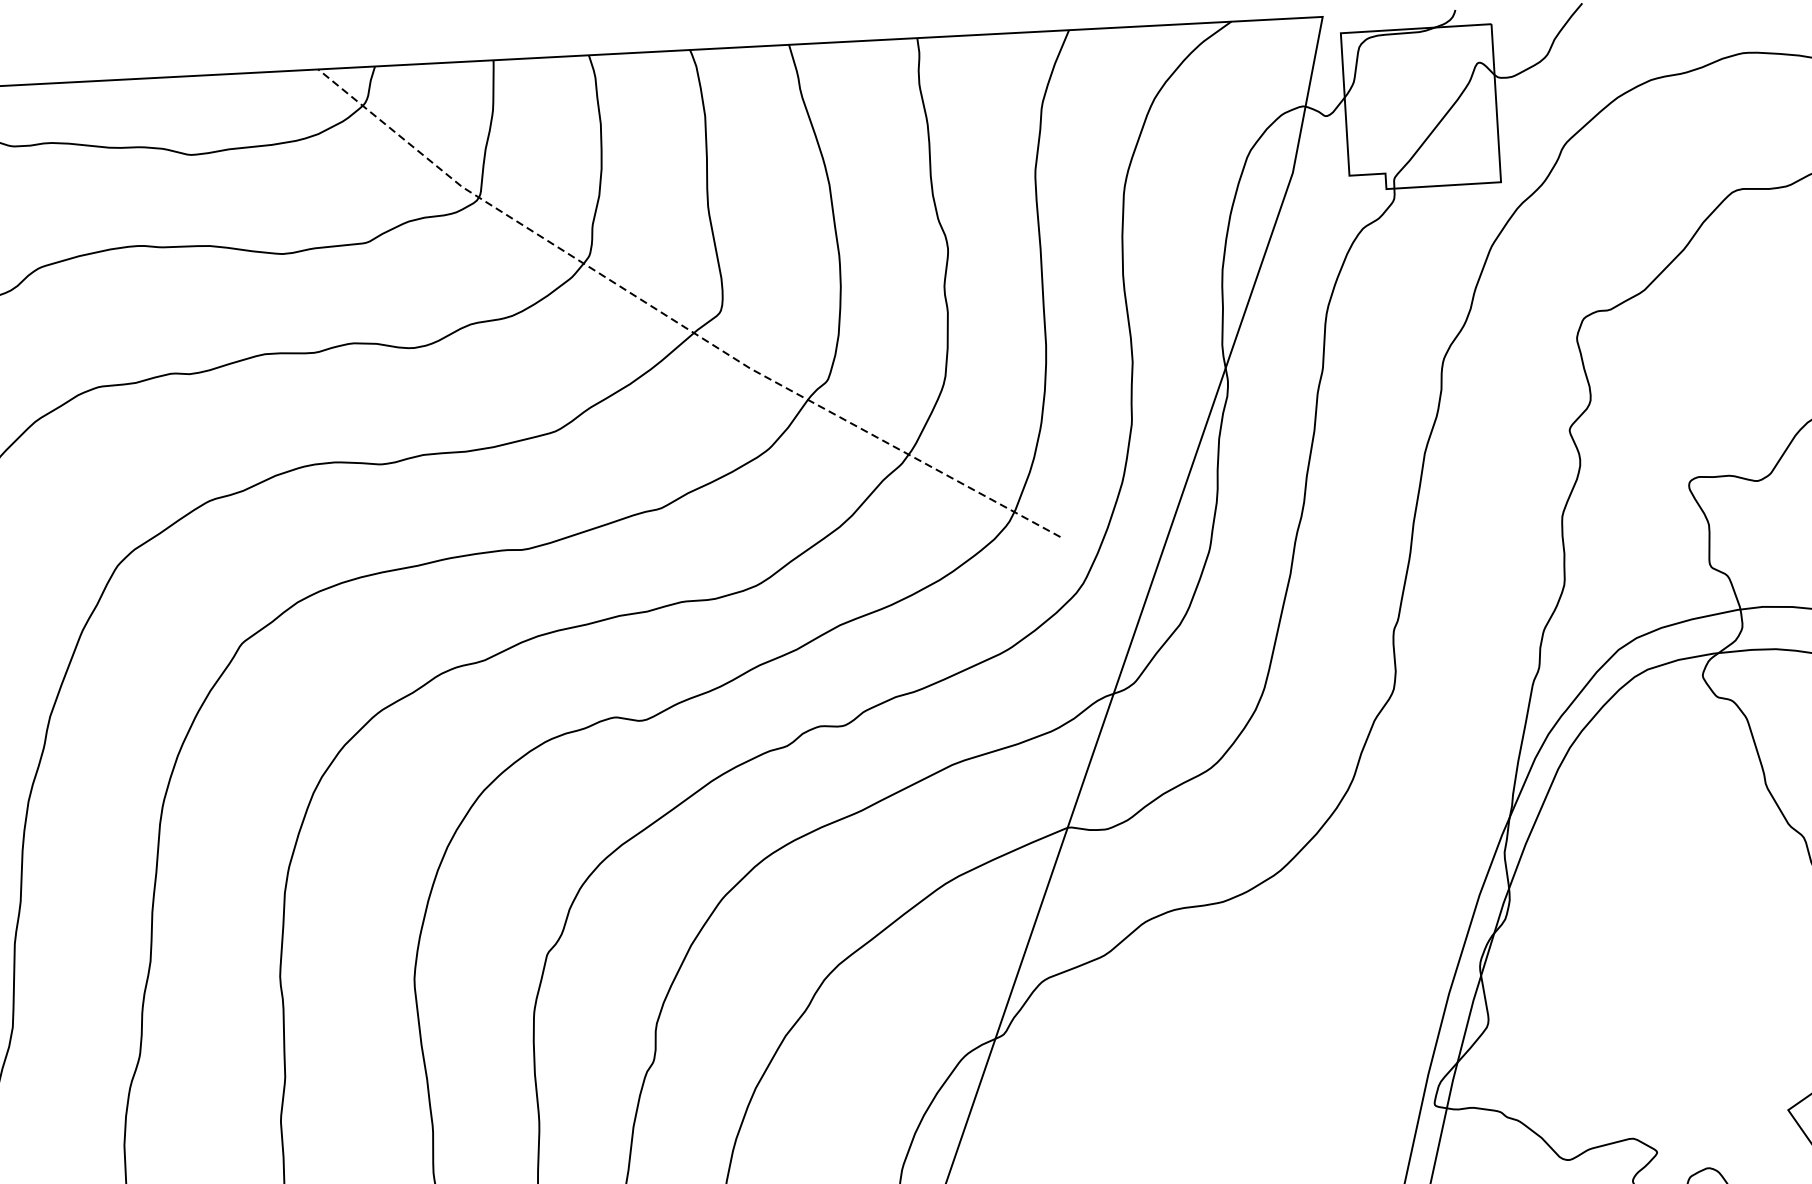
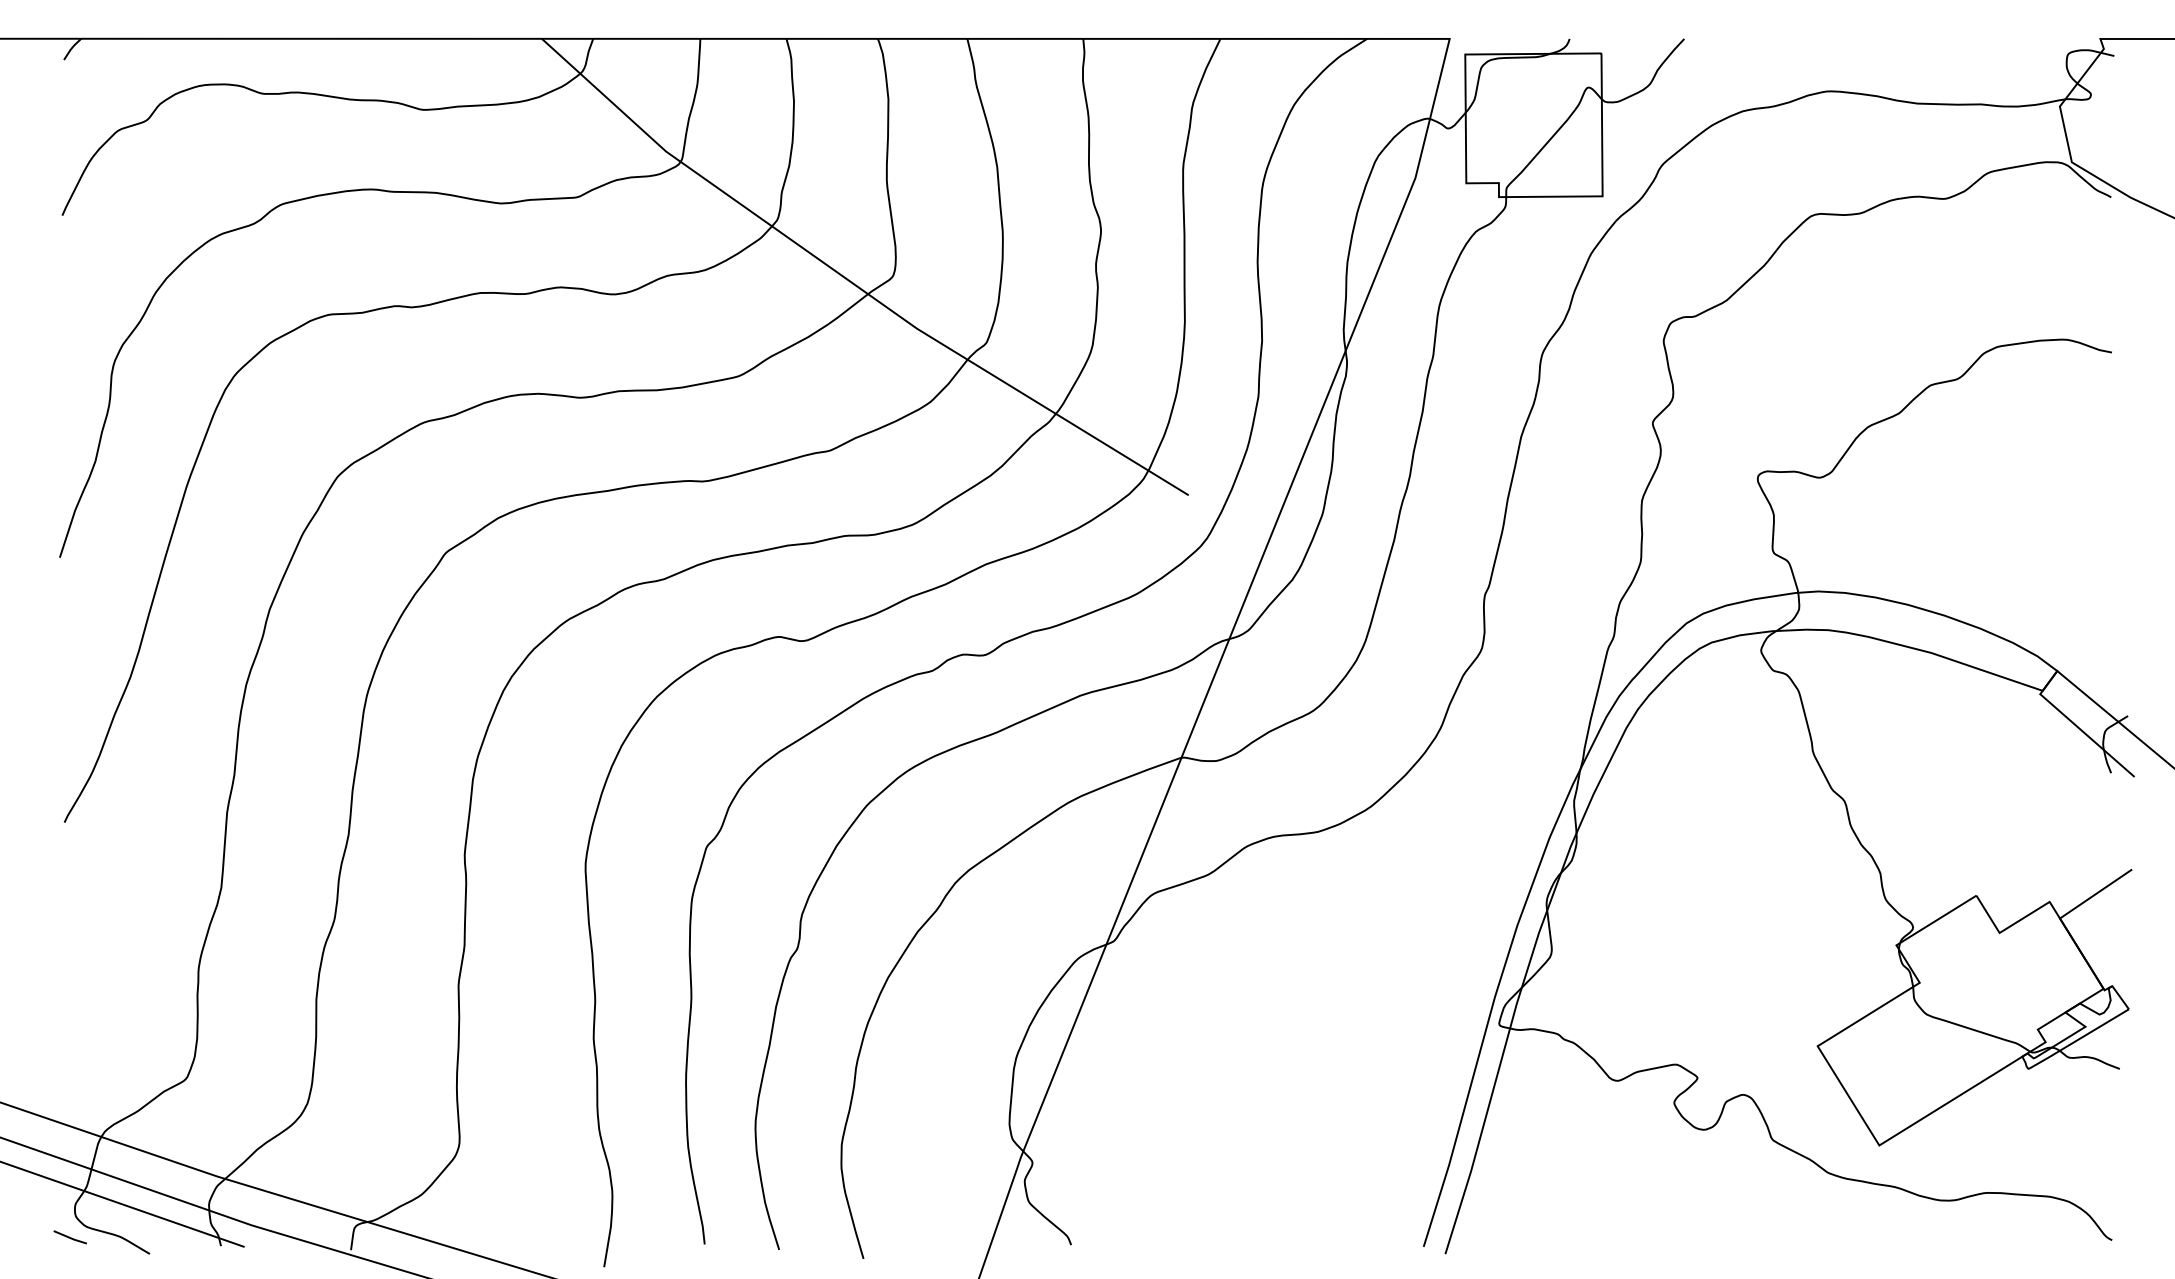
line: (676, 322) -> (852, 283), dashed -> solid

